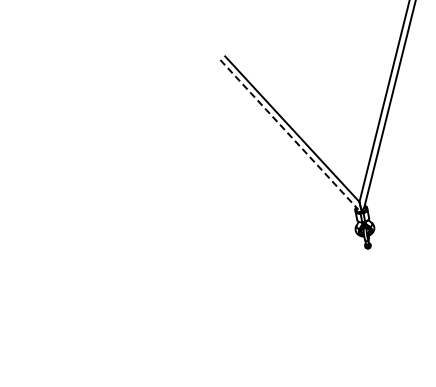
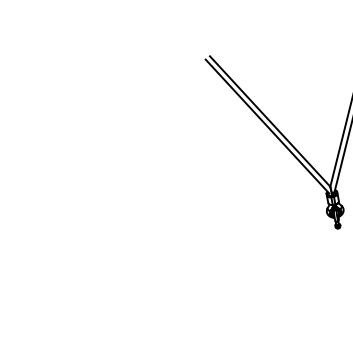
line: (289, 134) -> (267, 126), dashed -> solid

